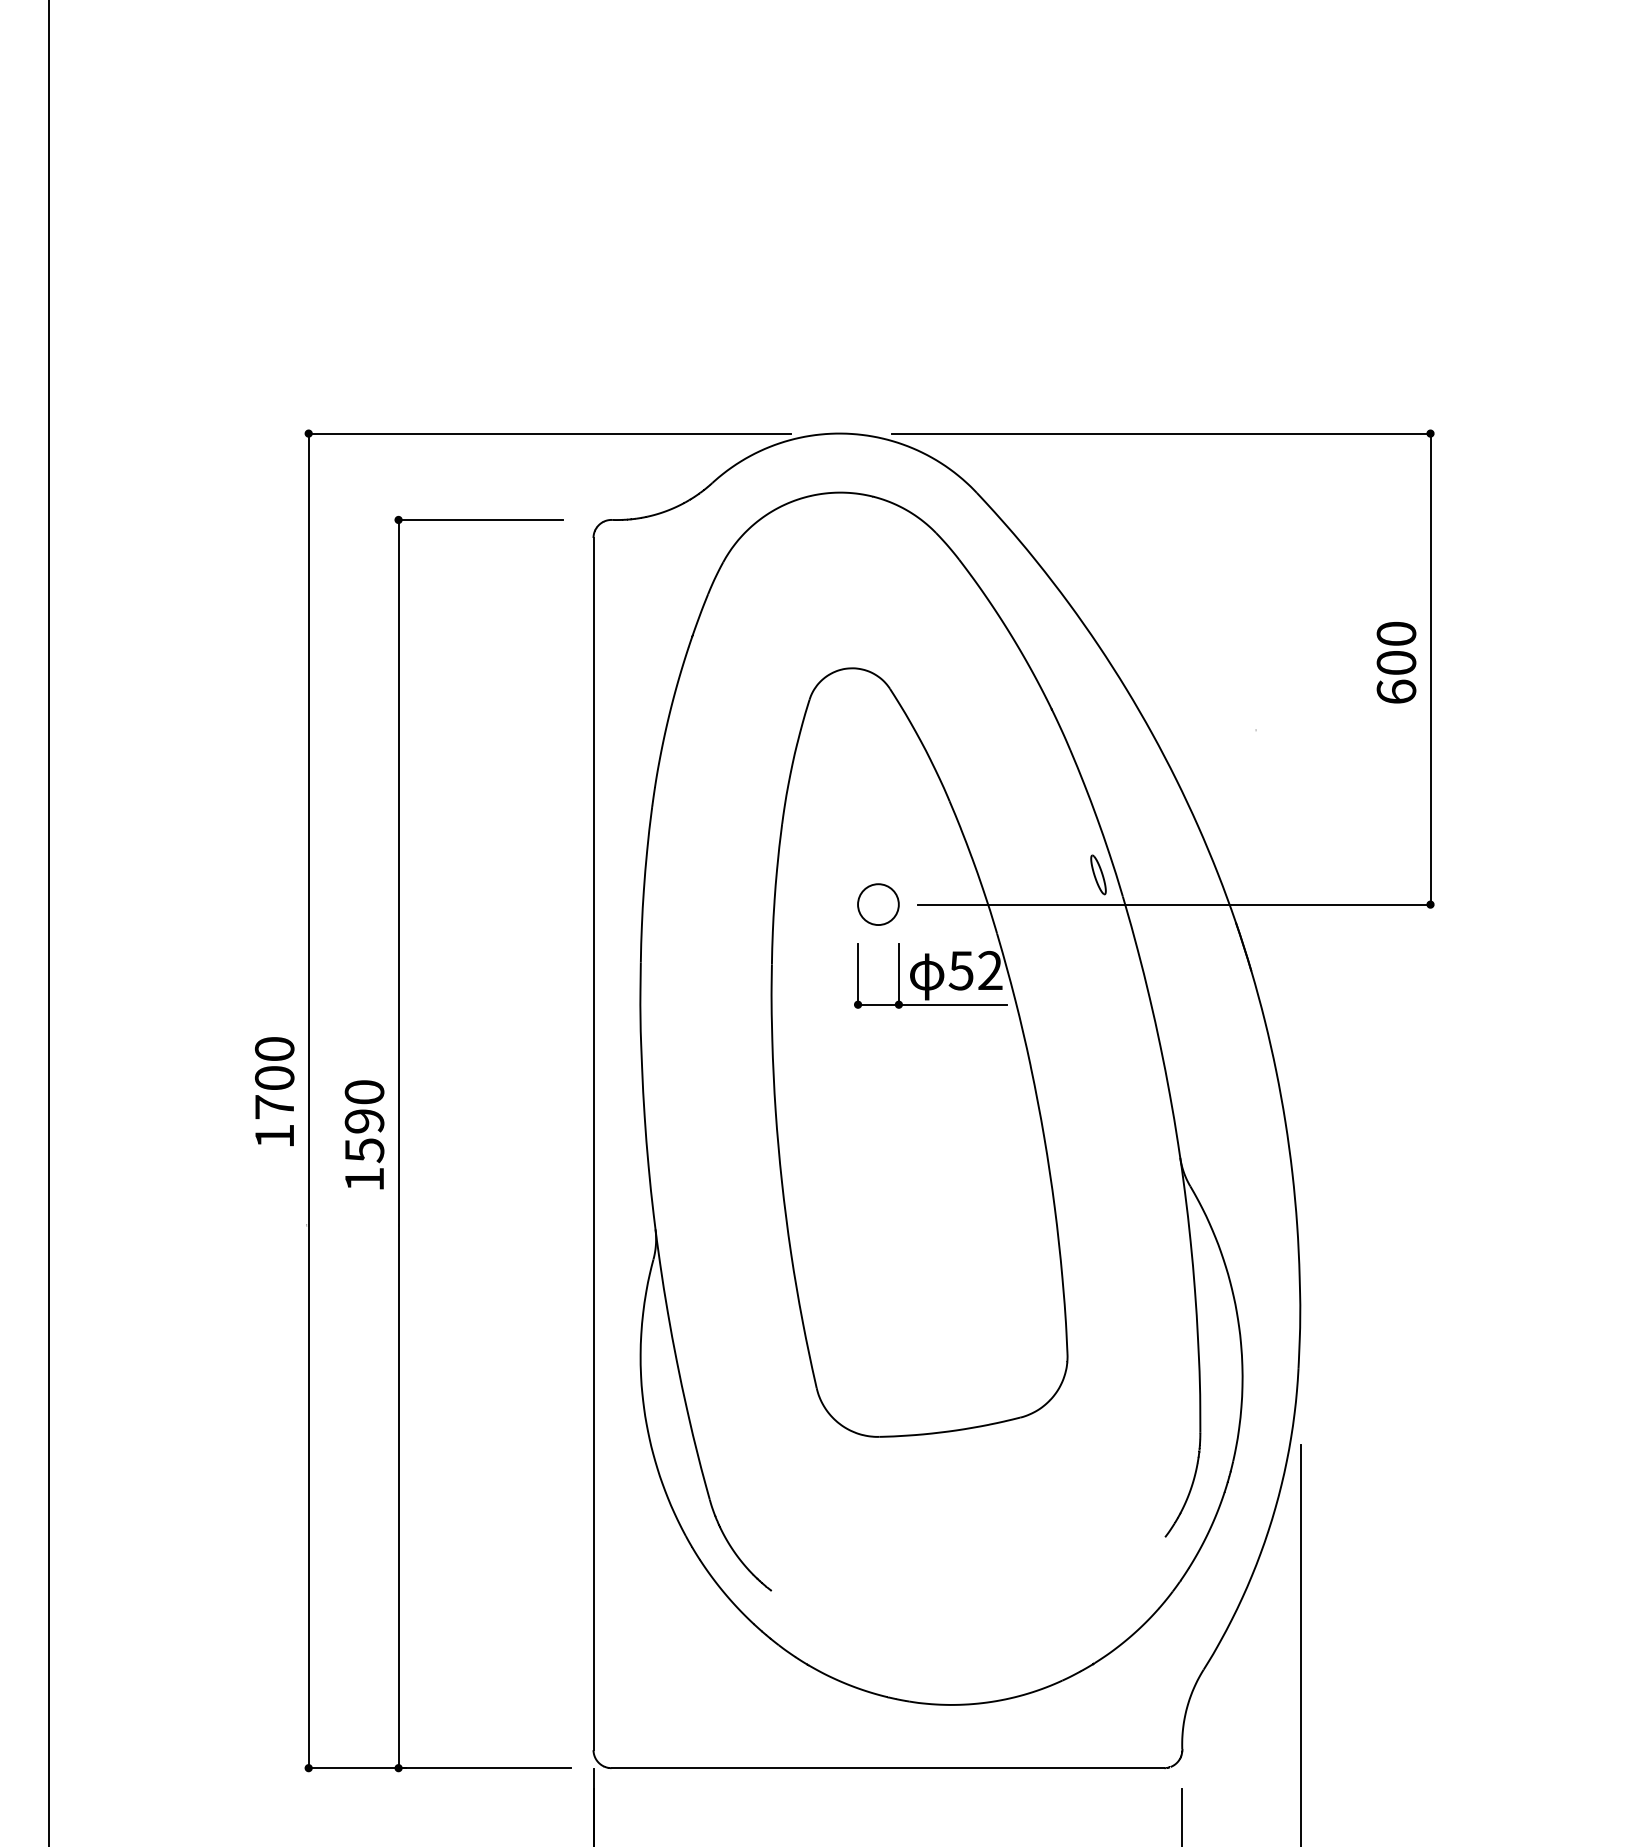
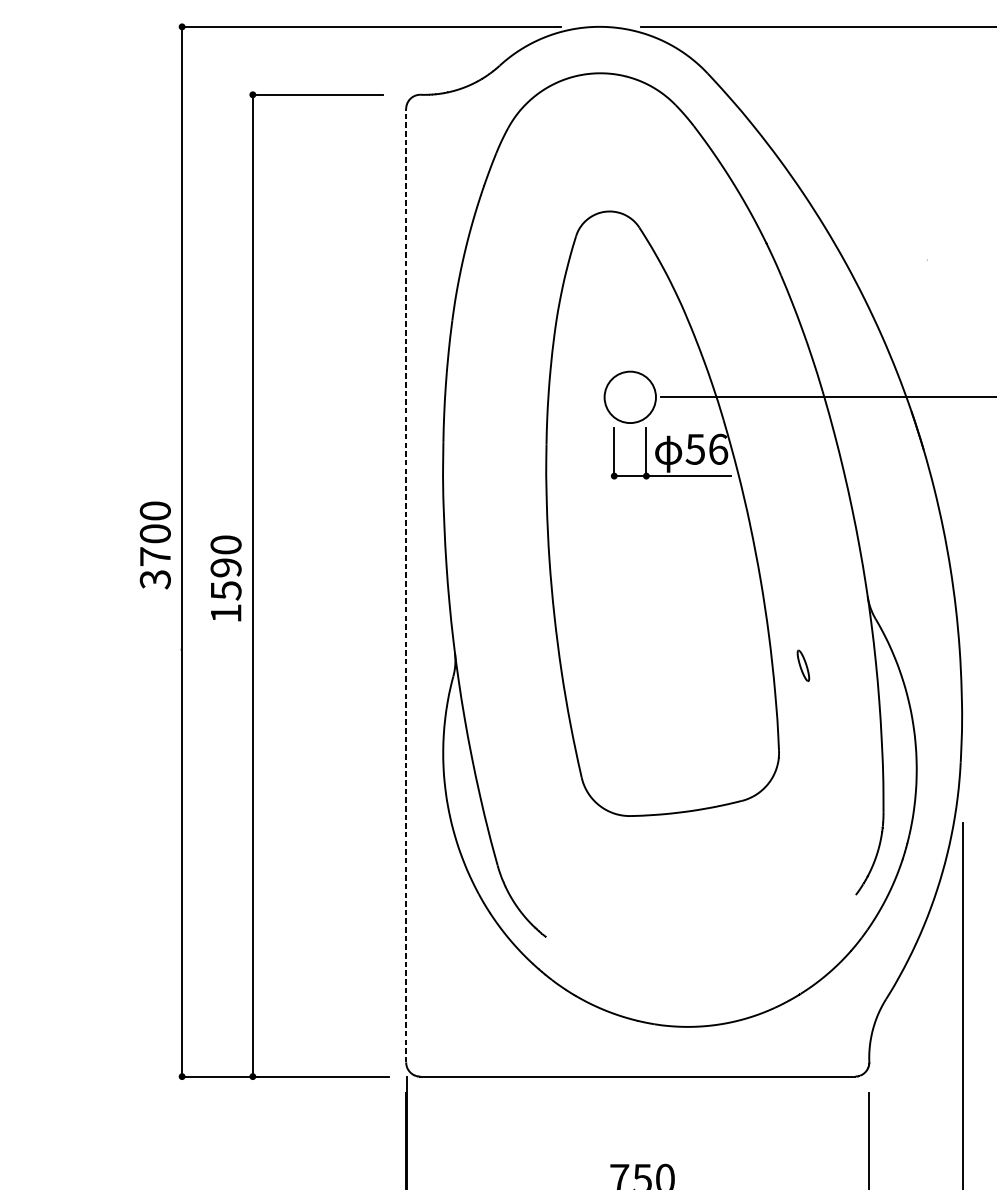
part: (1098, 874) -> (803, 665), moved
circle: (878, 904) -> (630, 397), size x1.6
text: (990, 970) -> (718, 449), 52 -> 56
text: (274, 1136) -> (155, 579), 1700 -> 3700
line: (593, 1143) -> (406, 585), solid -> dashed

